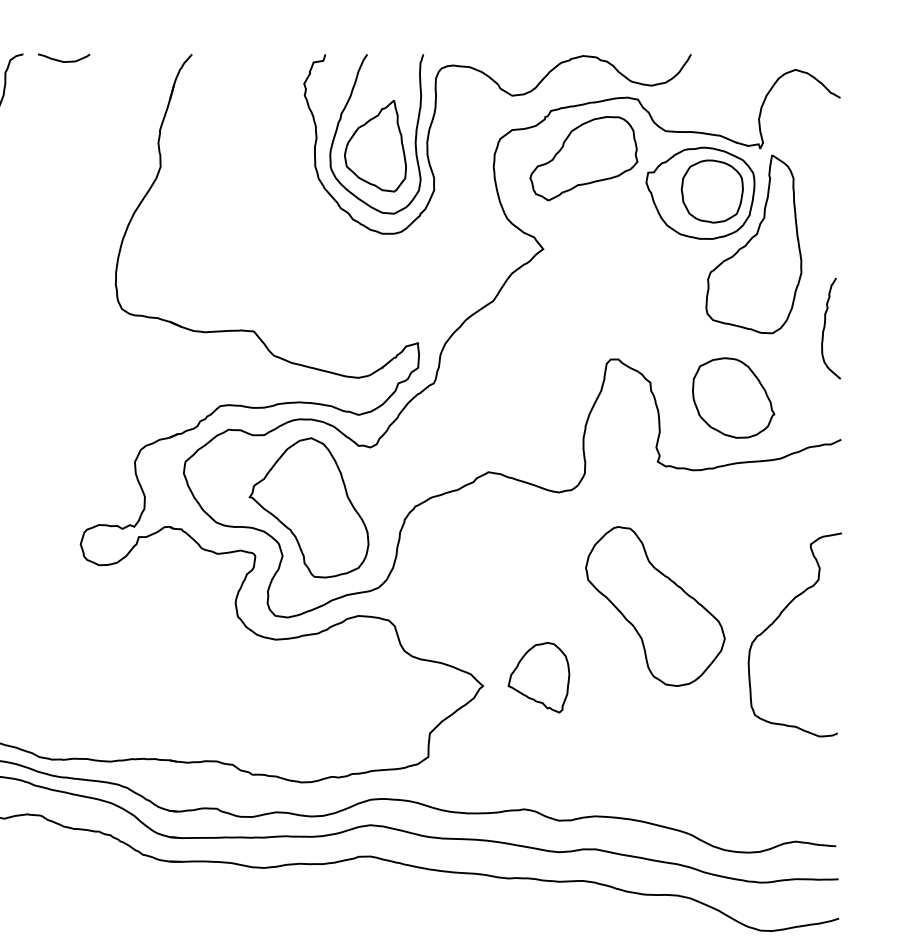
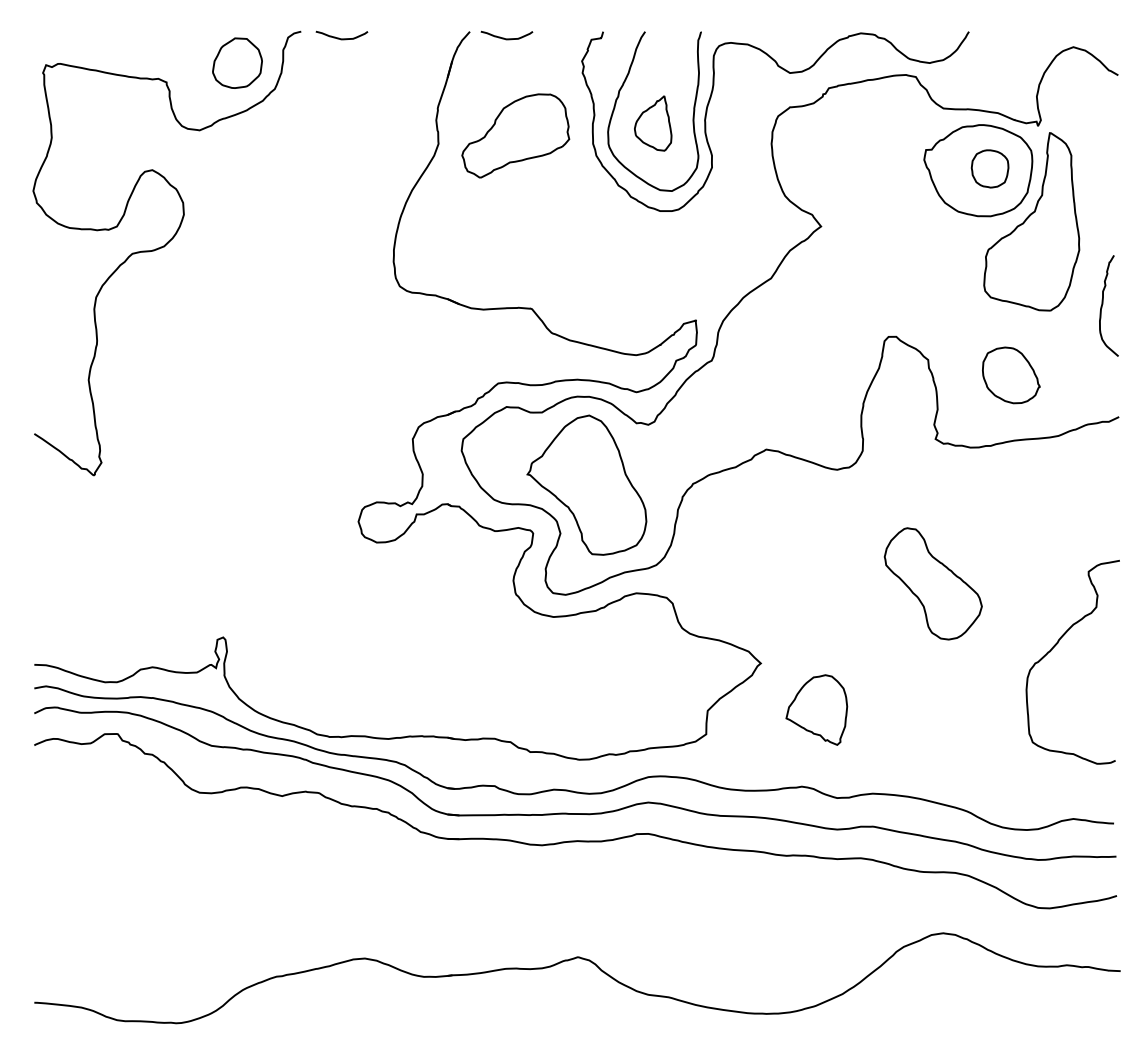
curve: (226, 60) -> (504, 37), added
part: (374, 146) -> (652, 123), size x0.6
part: (583, 158) -> (515, 135), moved
part: (711, 191) -> (989, 168), size x0.6
part: (732, 398) -> (1010, 375), size x0.7
part: (655, 606) -> (933, 583), size x0.7
curve: (778, 618) -> (1056, 645), moved
part: (538, 677) -> (816, 709), moved

